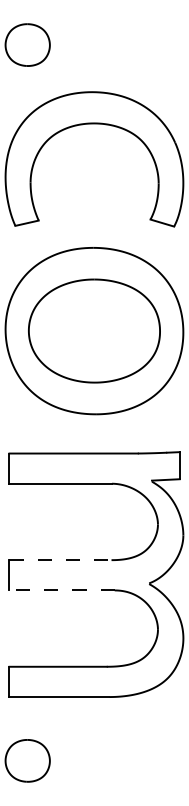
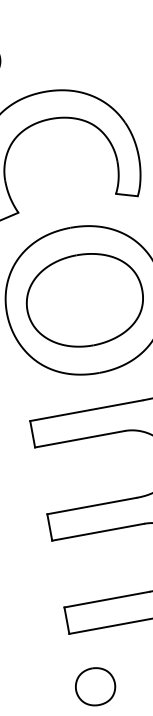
line: (60, 560) -> (92, 506), dashed -> solid
line: (62, 590) -> (98, 532), dashed -> solid

